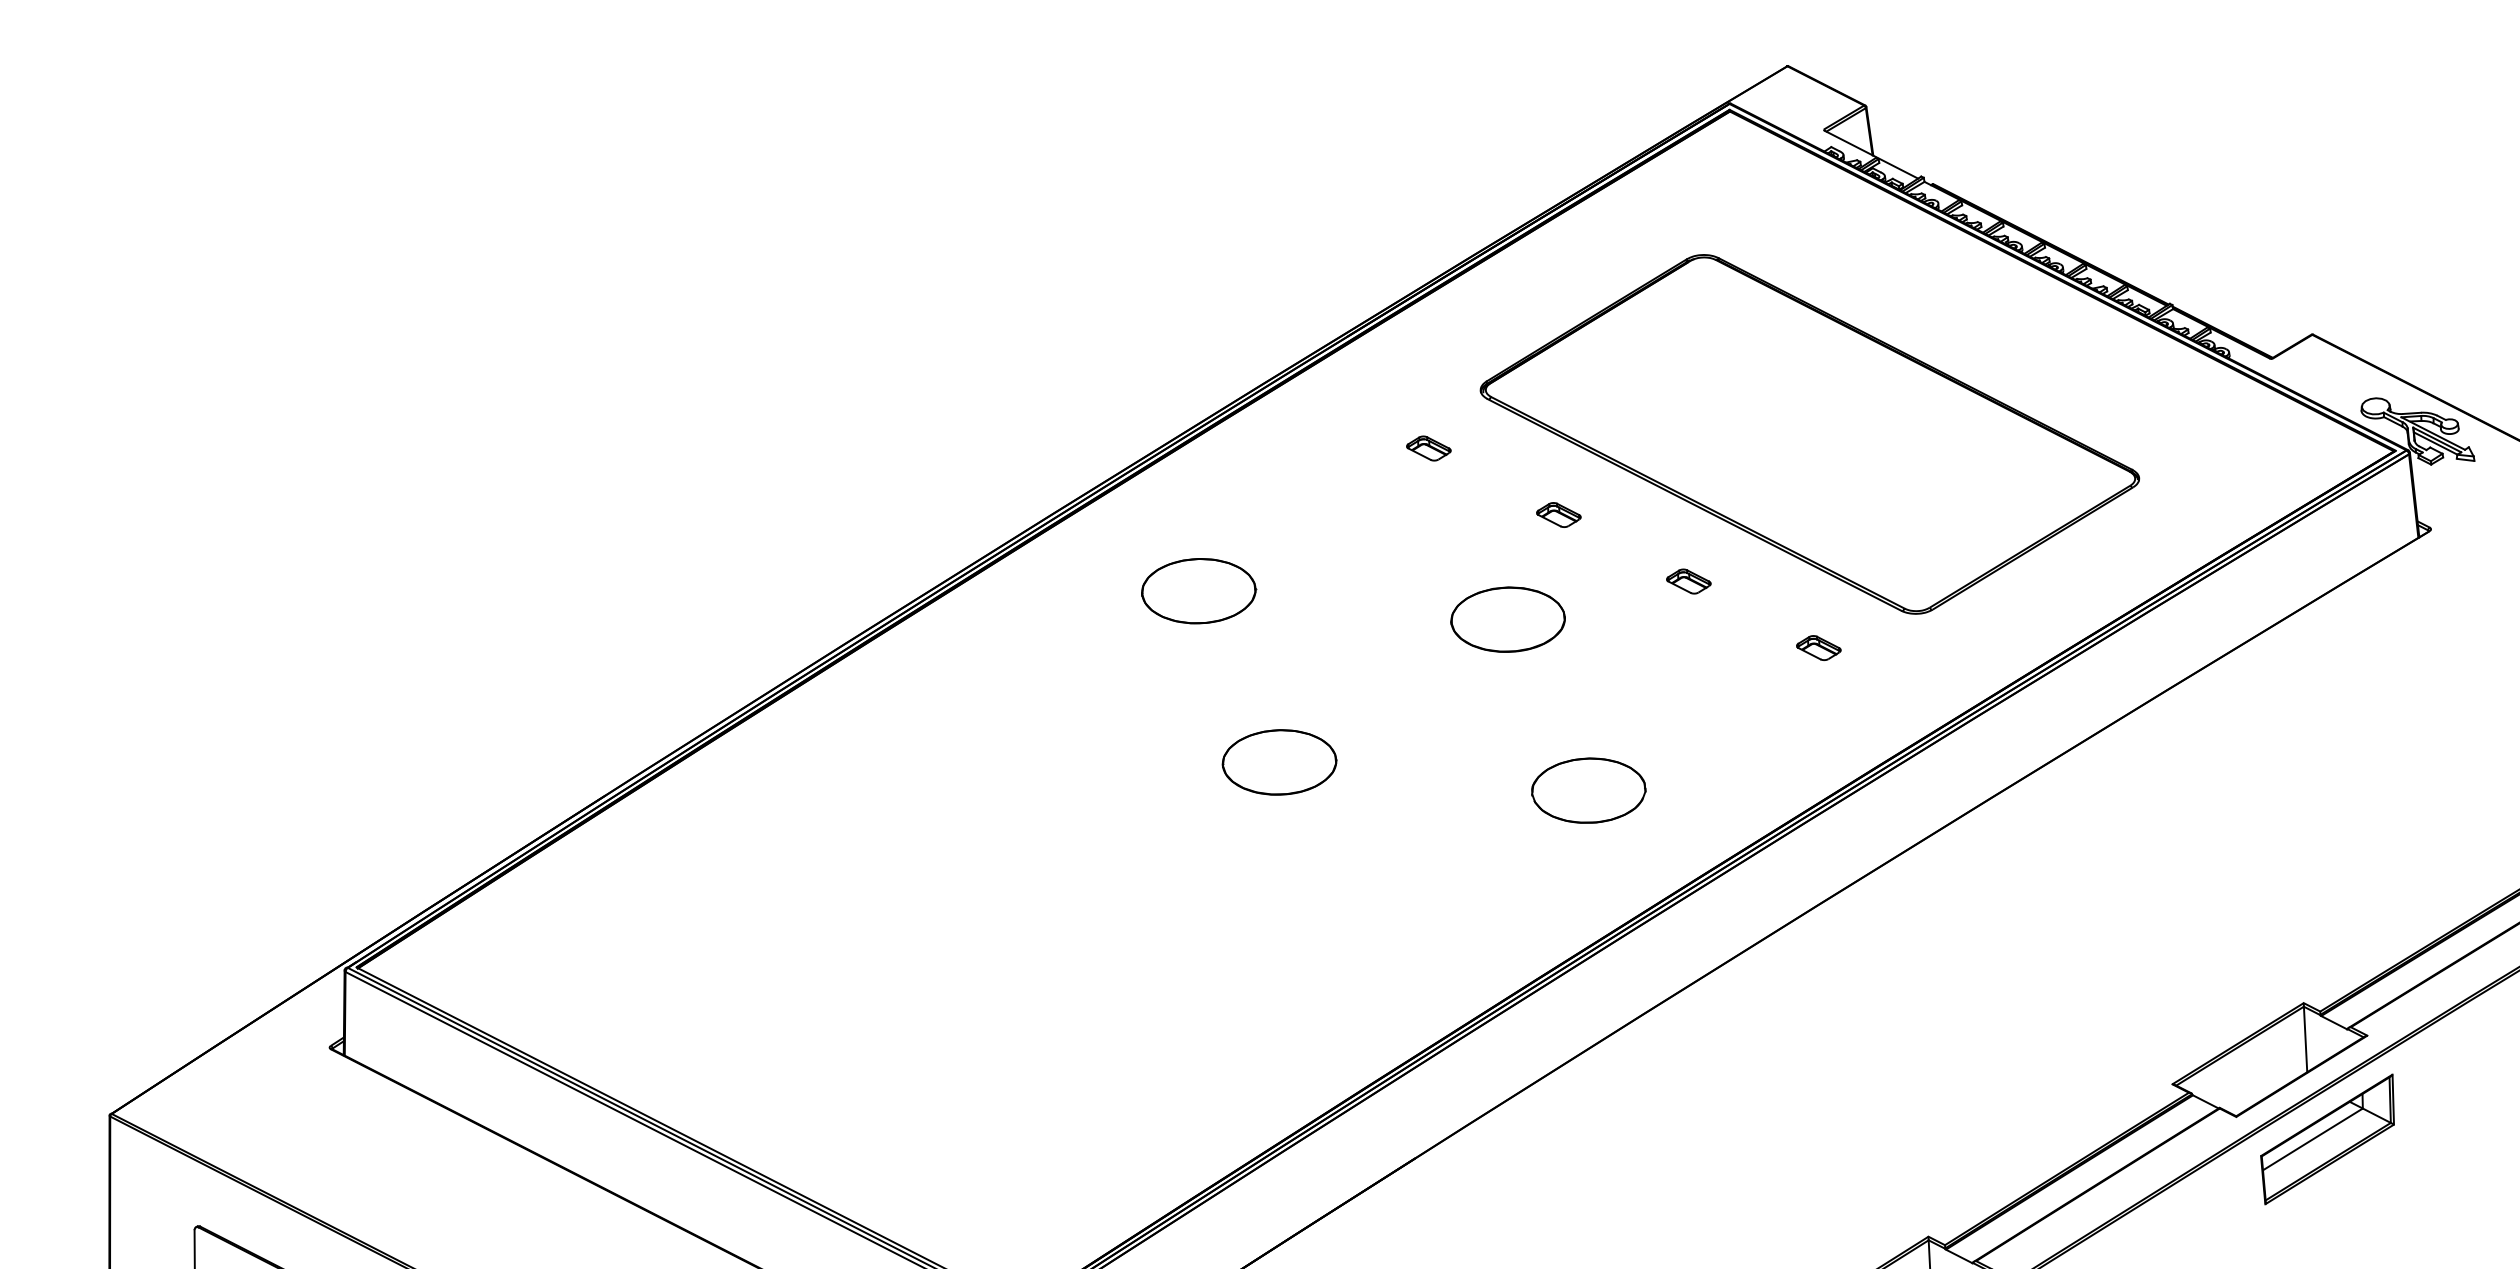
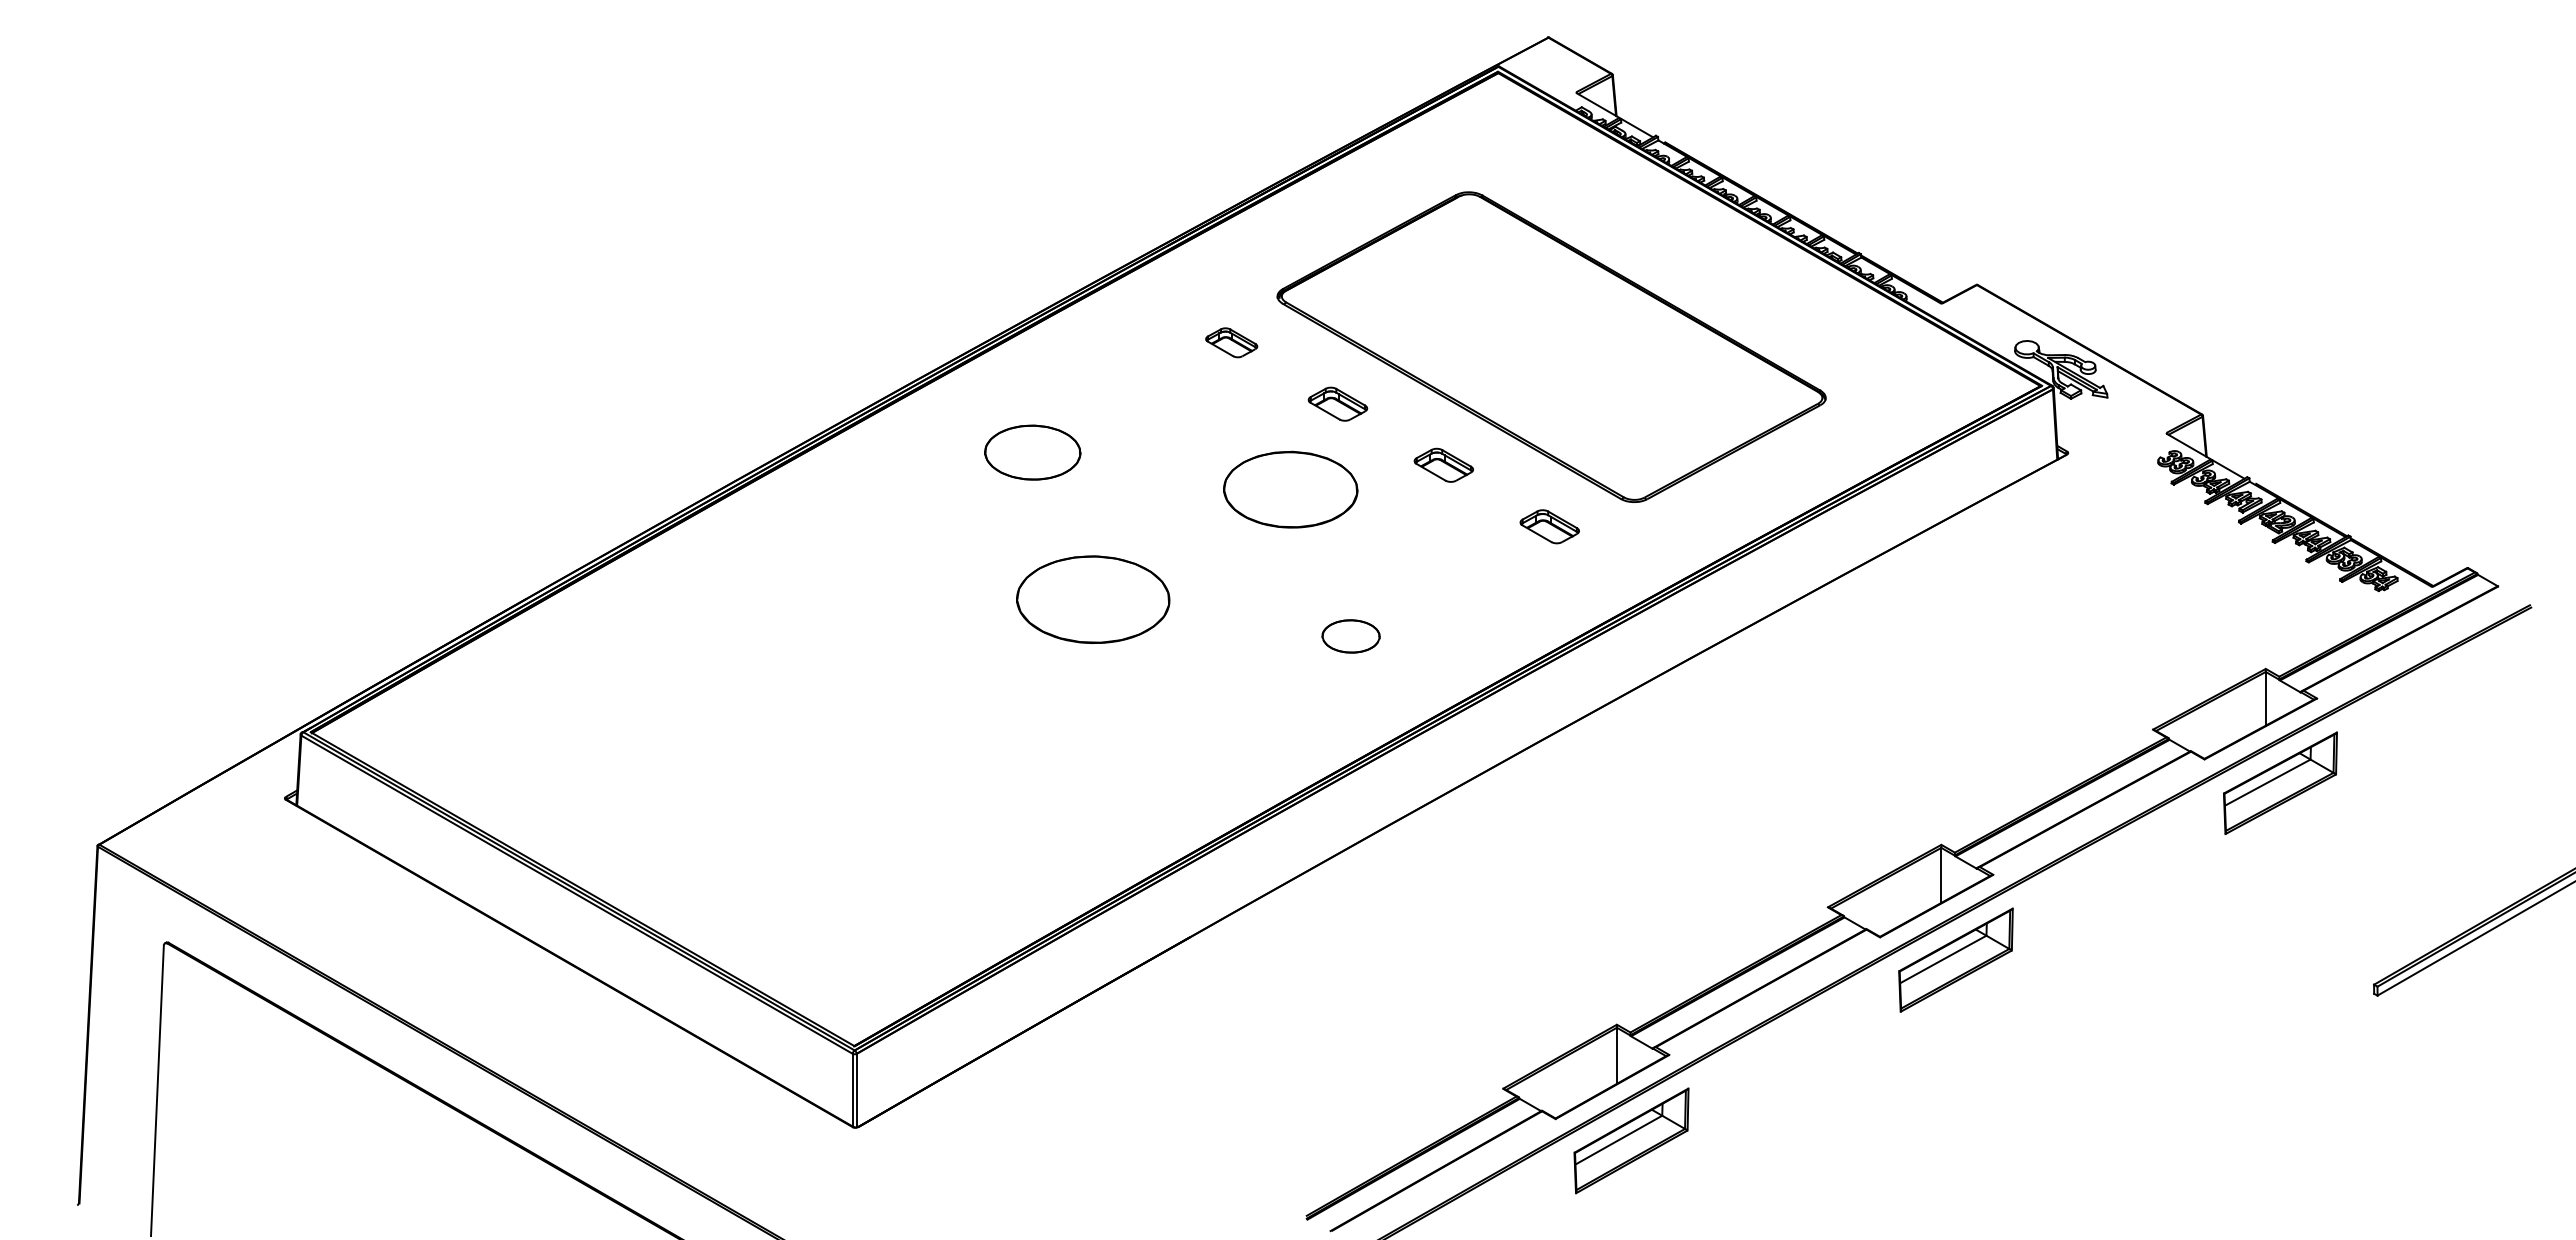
part: (1428, 448) -> (1231, 342), size x1.4
part: (1558, 514) -> (1337, 403), size x1.6
part: (1688, 581) -> (1443, 465), size x1.6
part: (1507, 619) -> (1290, 489), size x1.4
part: (1819, 647) -> (1550, 526), size x1.6
part: (1278, 762) -> (1092, 599), size x1.6
part: (1588, 790) -> (1350, 636), size x0.6

